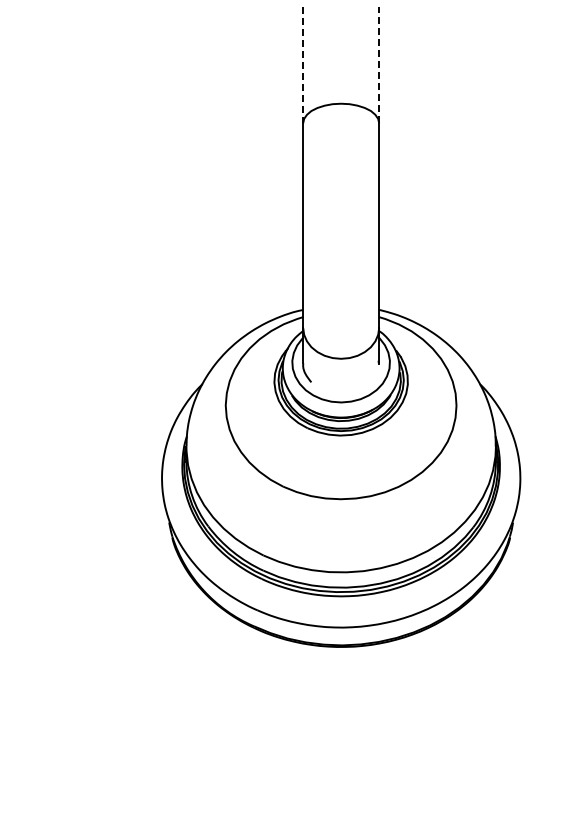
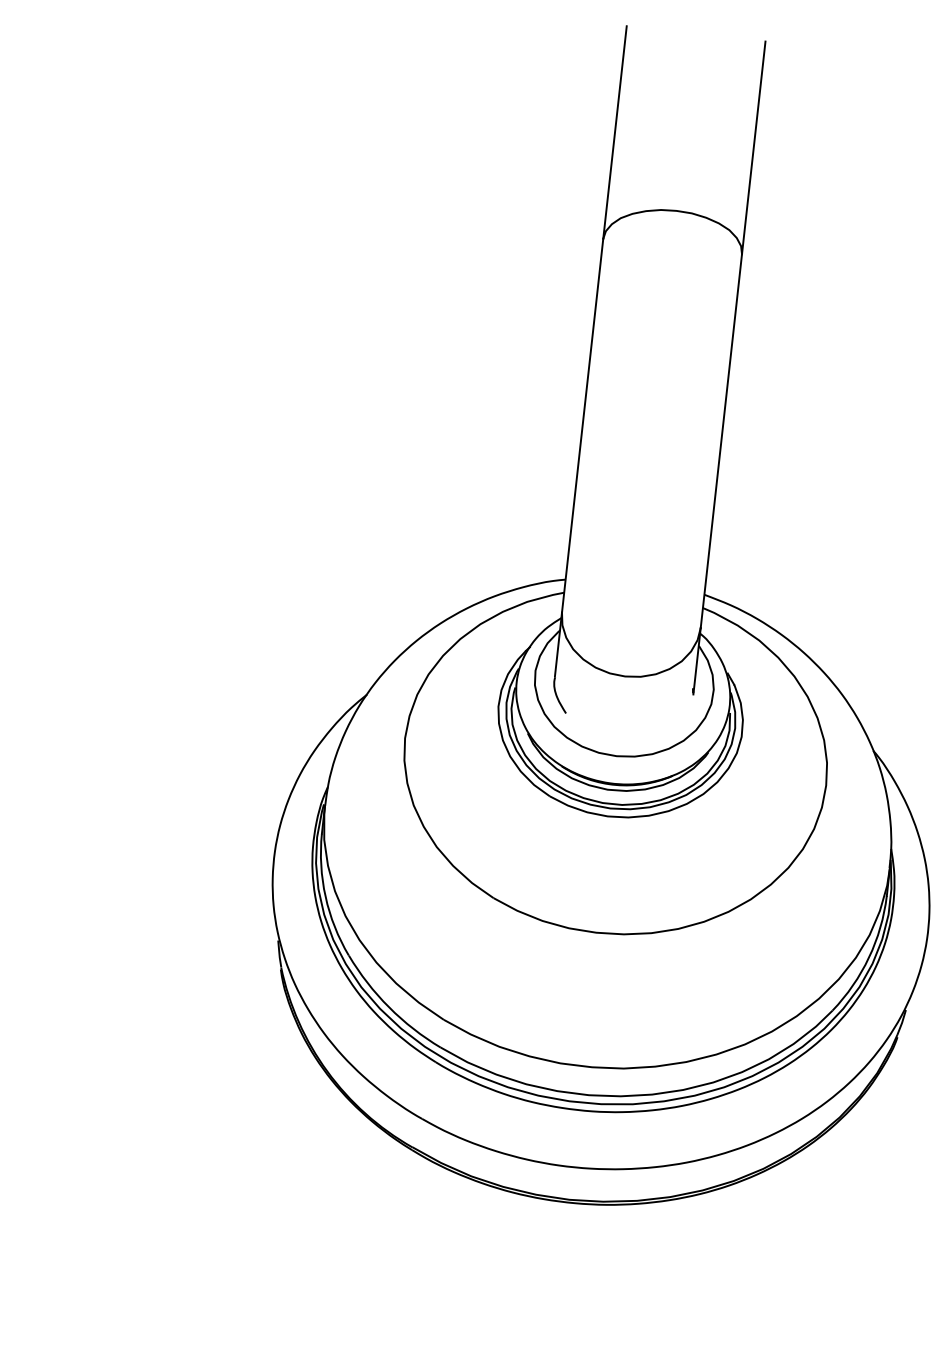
line: (379, 64) -> (754, 146), dashed -> solid
line: (303, 65) -> (615, 133), dashed -> solid

